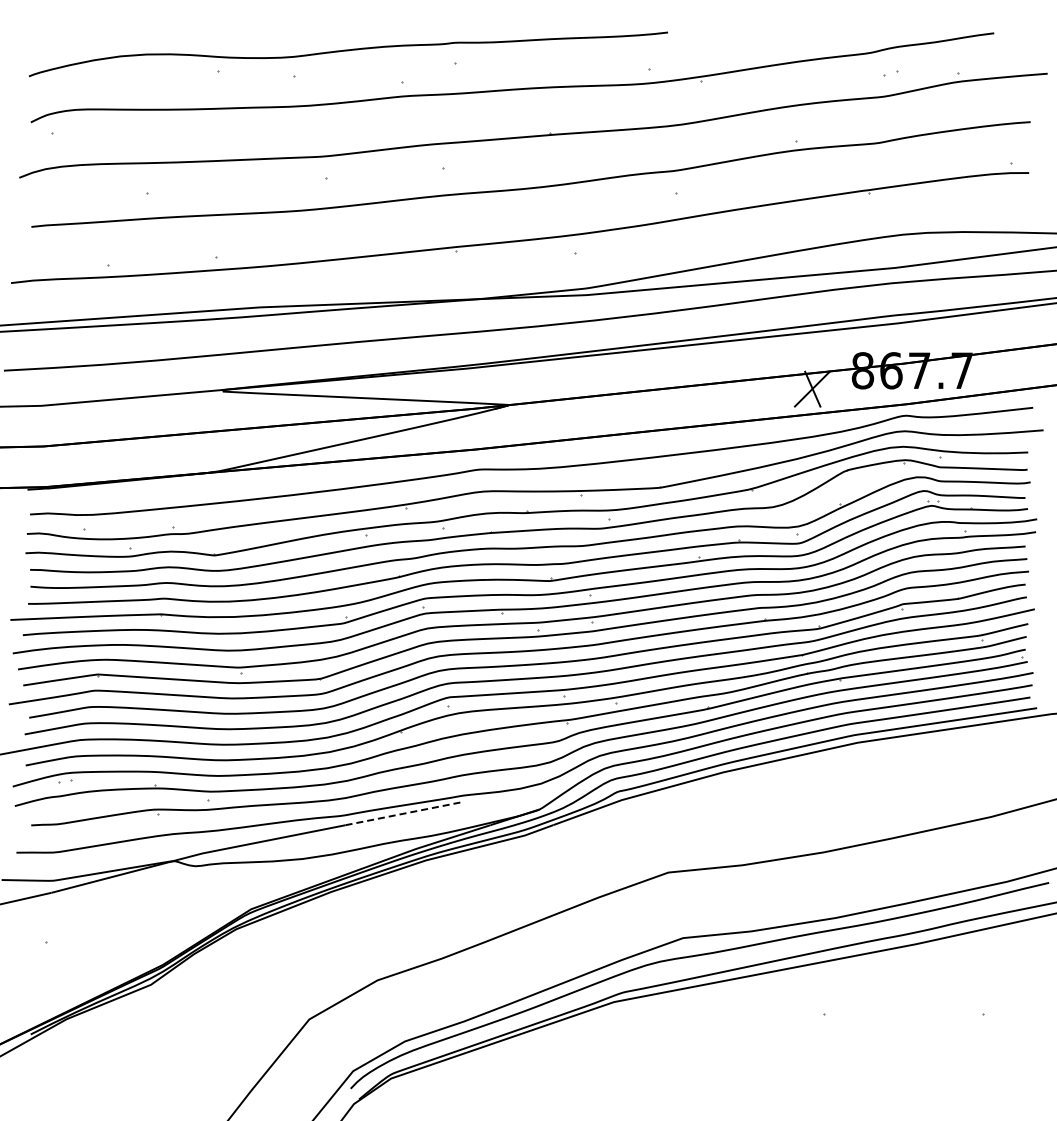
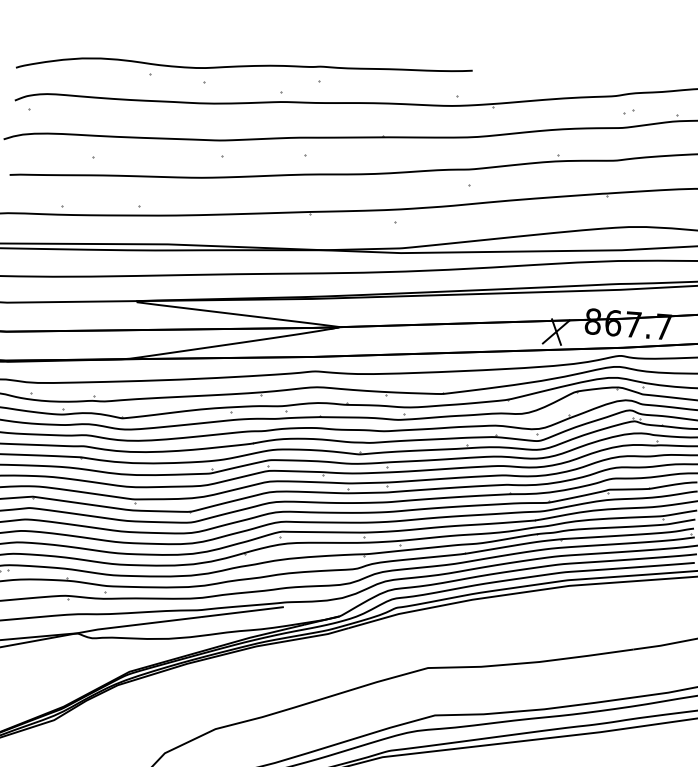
line: (402, 813) -> (242, 611), dashed -> solid

